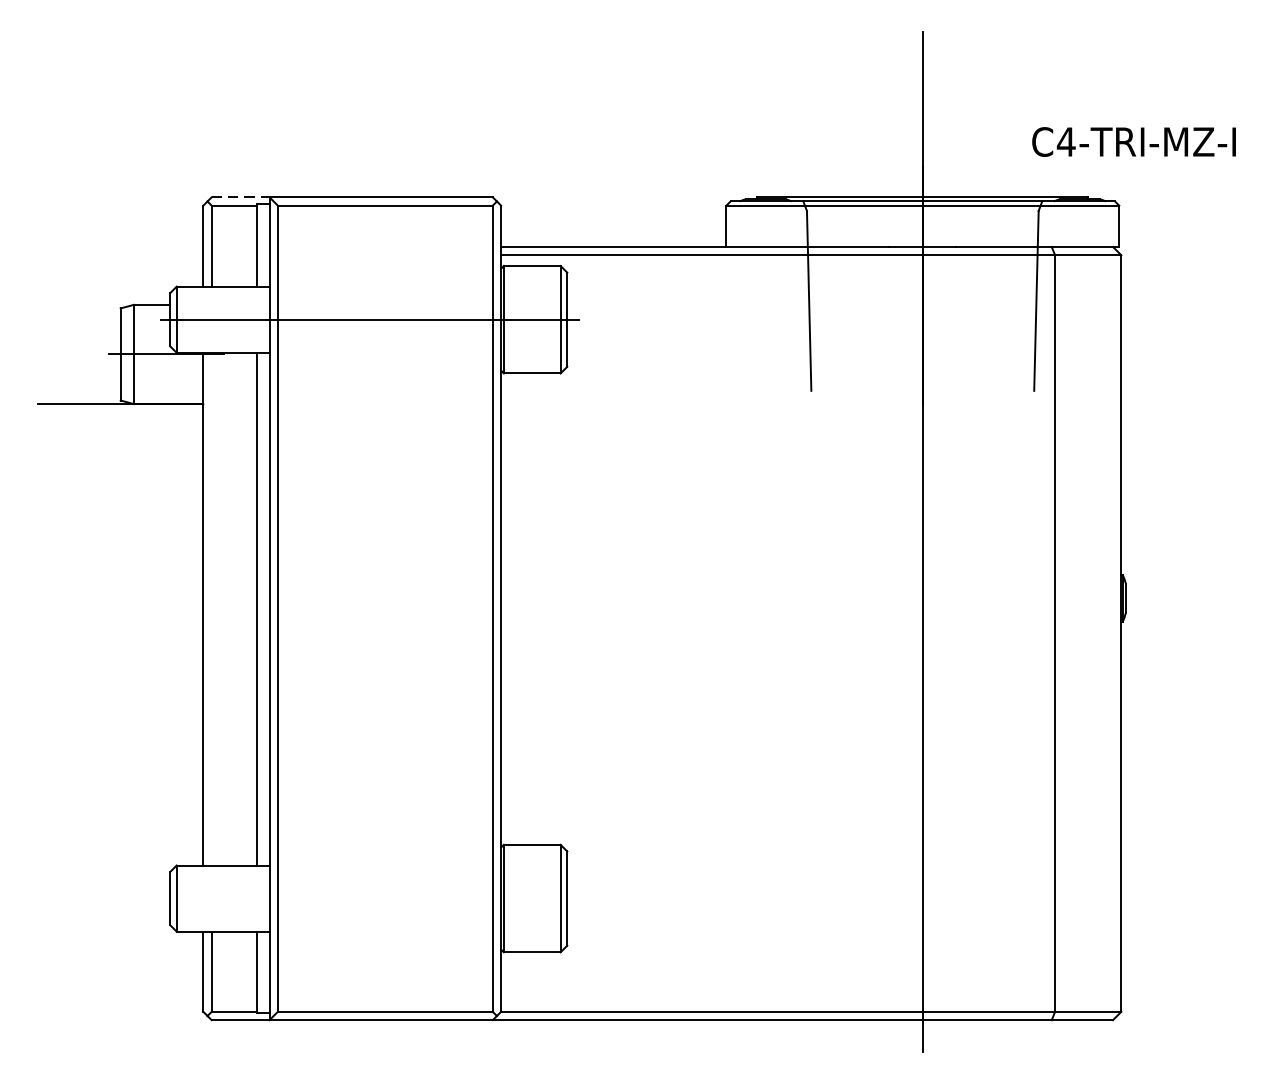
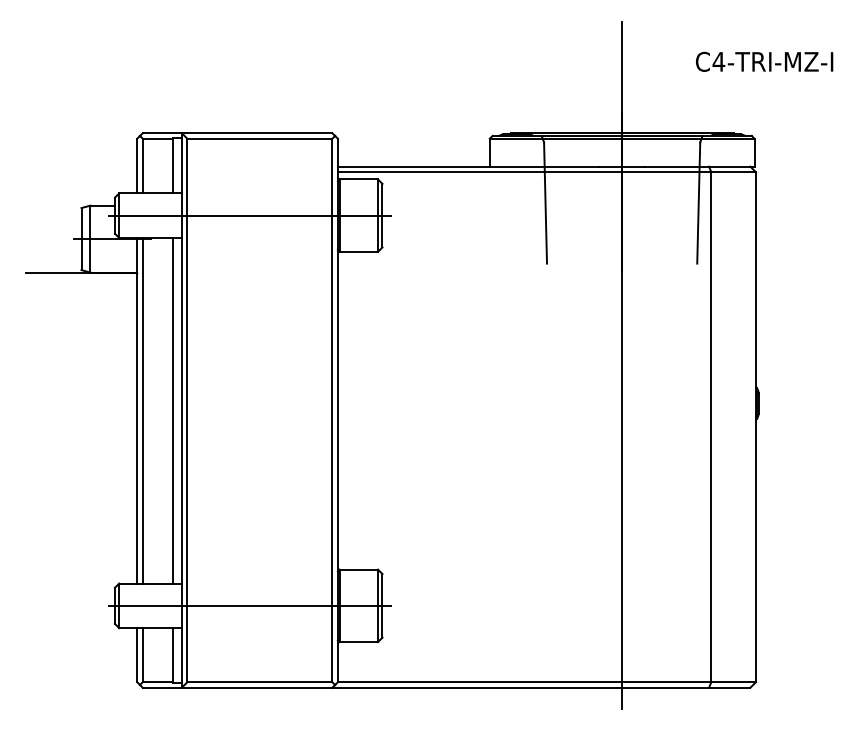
text: (1134, 141) -> (764, 61), moved
line: (240, 197) -> (162, 133), dashed -> solid
line: (211, 608) -> (142, 410), added
line: (369, 898) -> (249, 605), added

